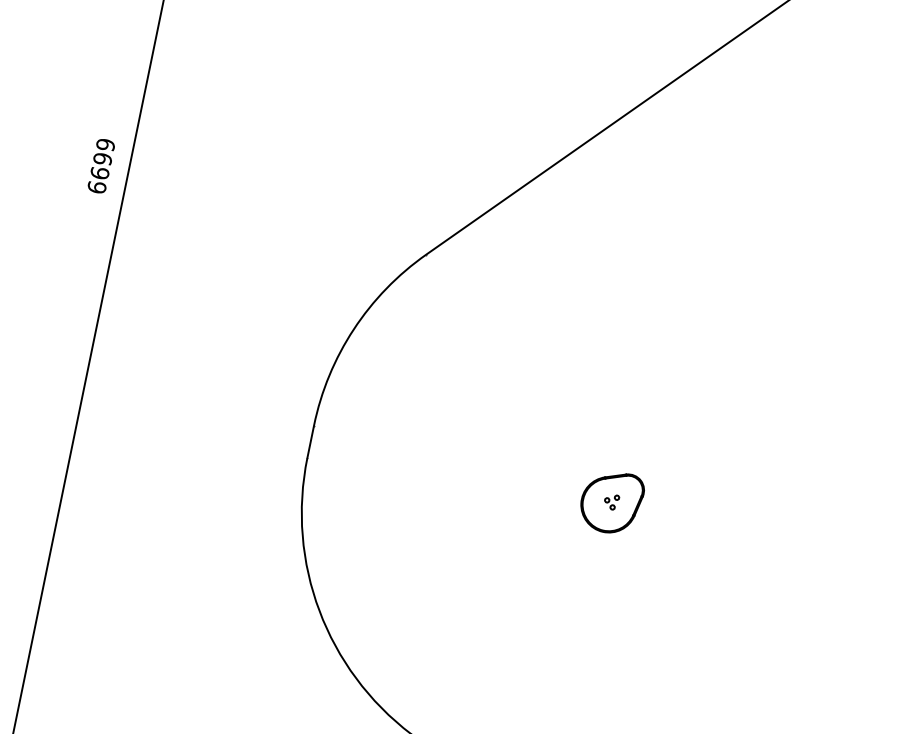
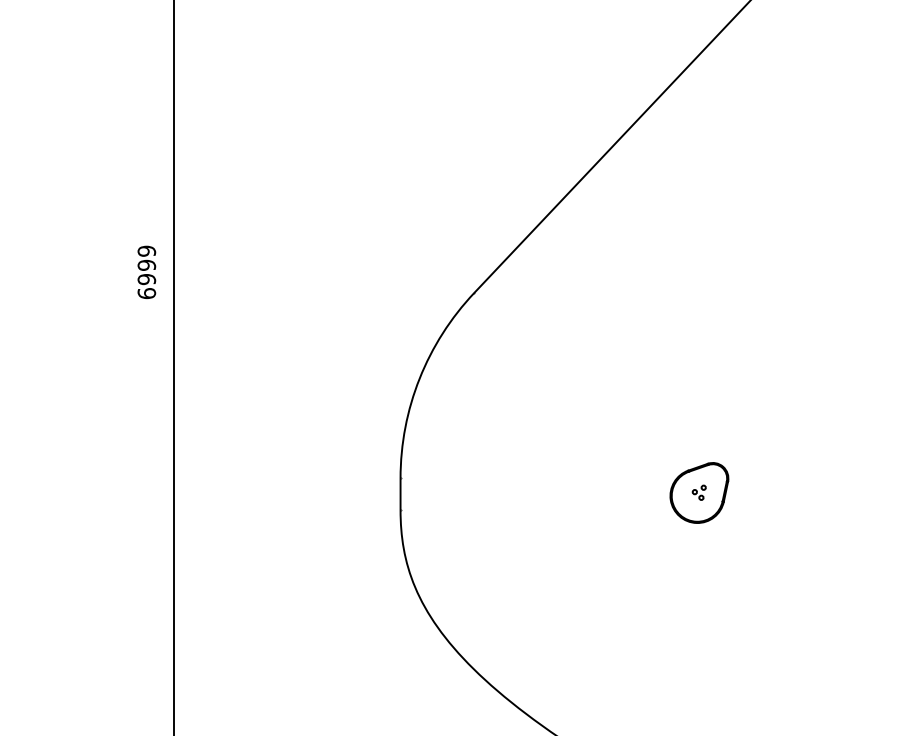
text: (99, 173) -> (146, 279), 6699 -> 6999

